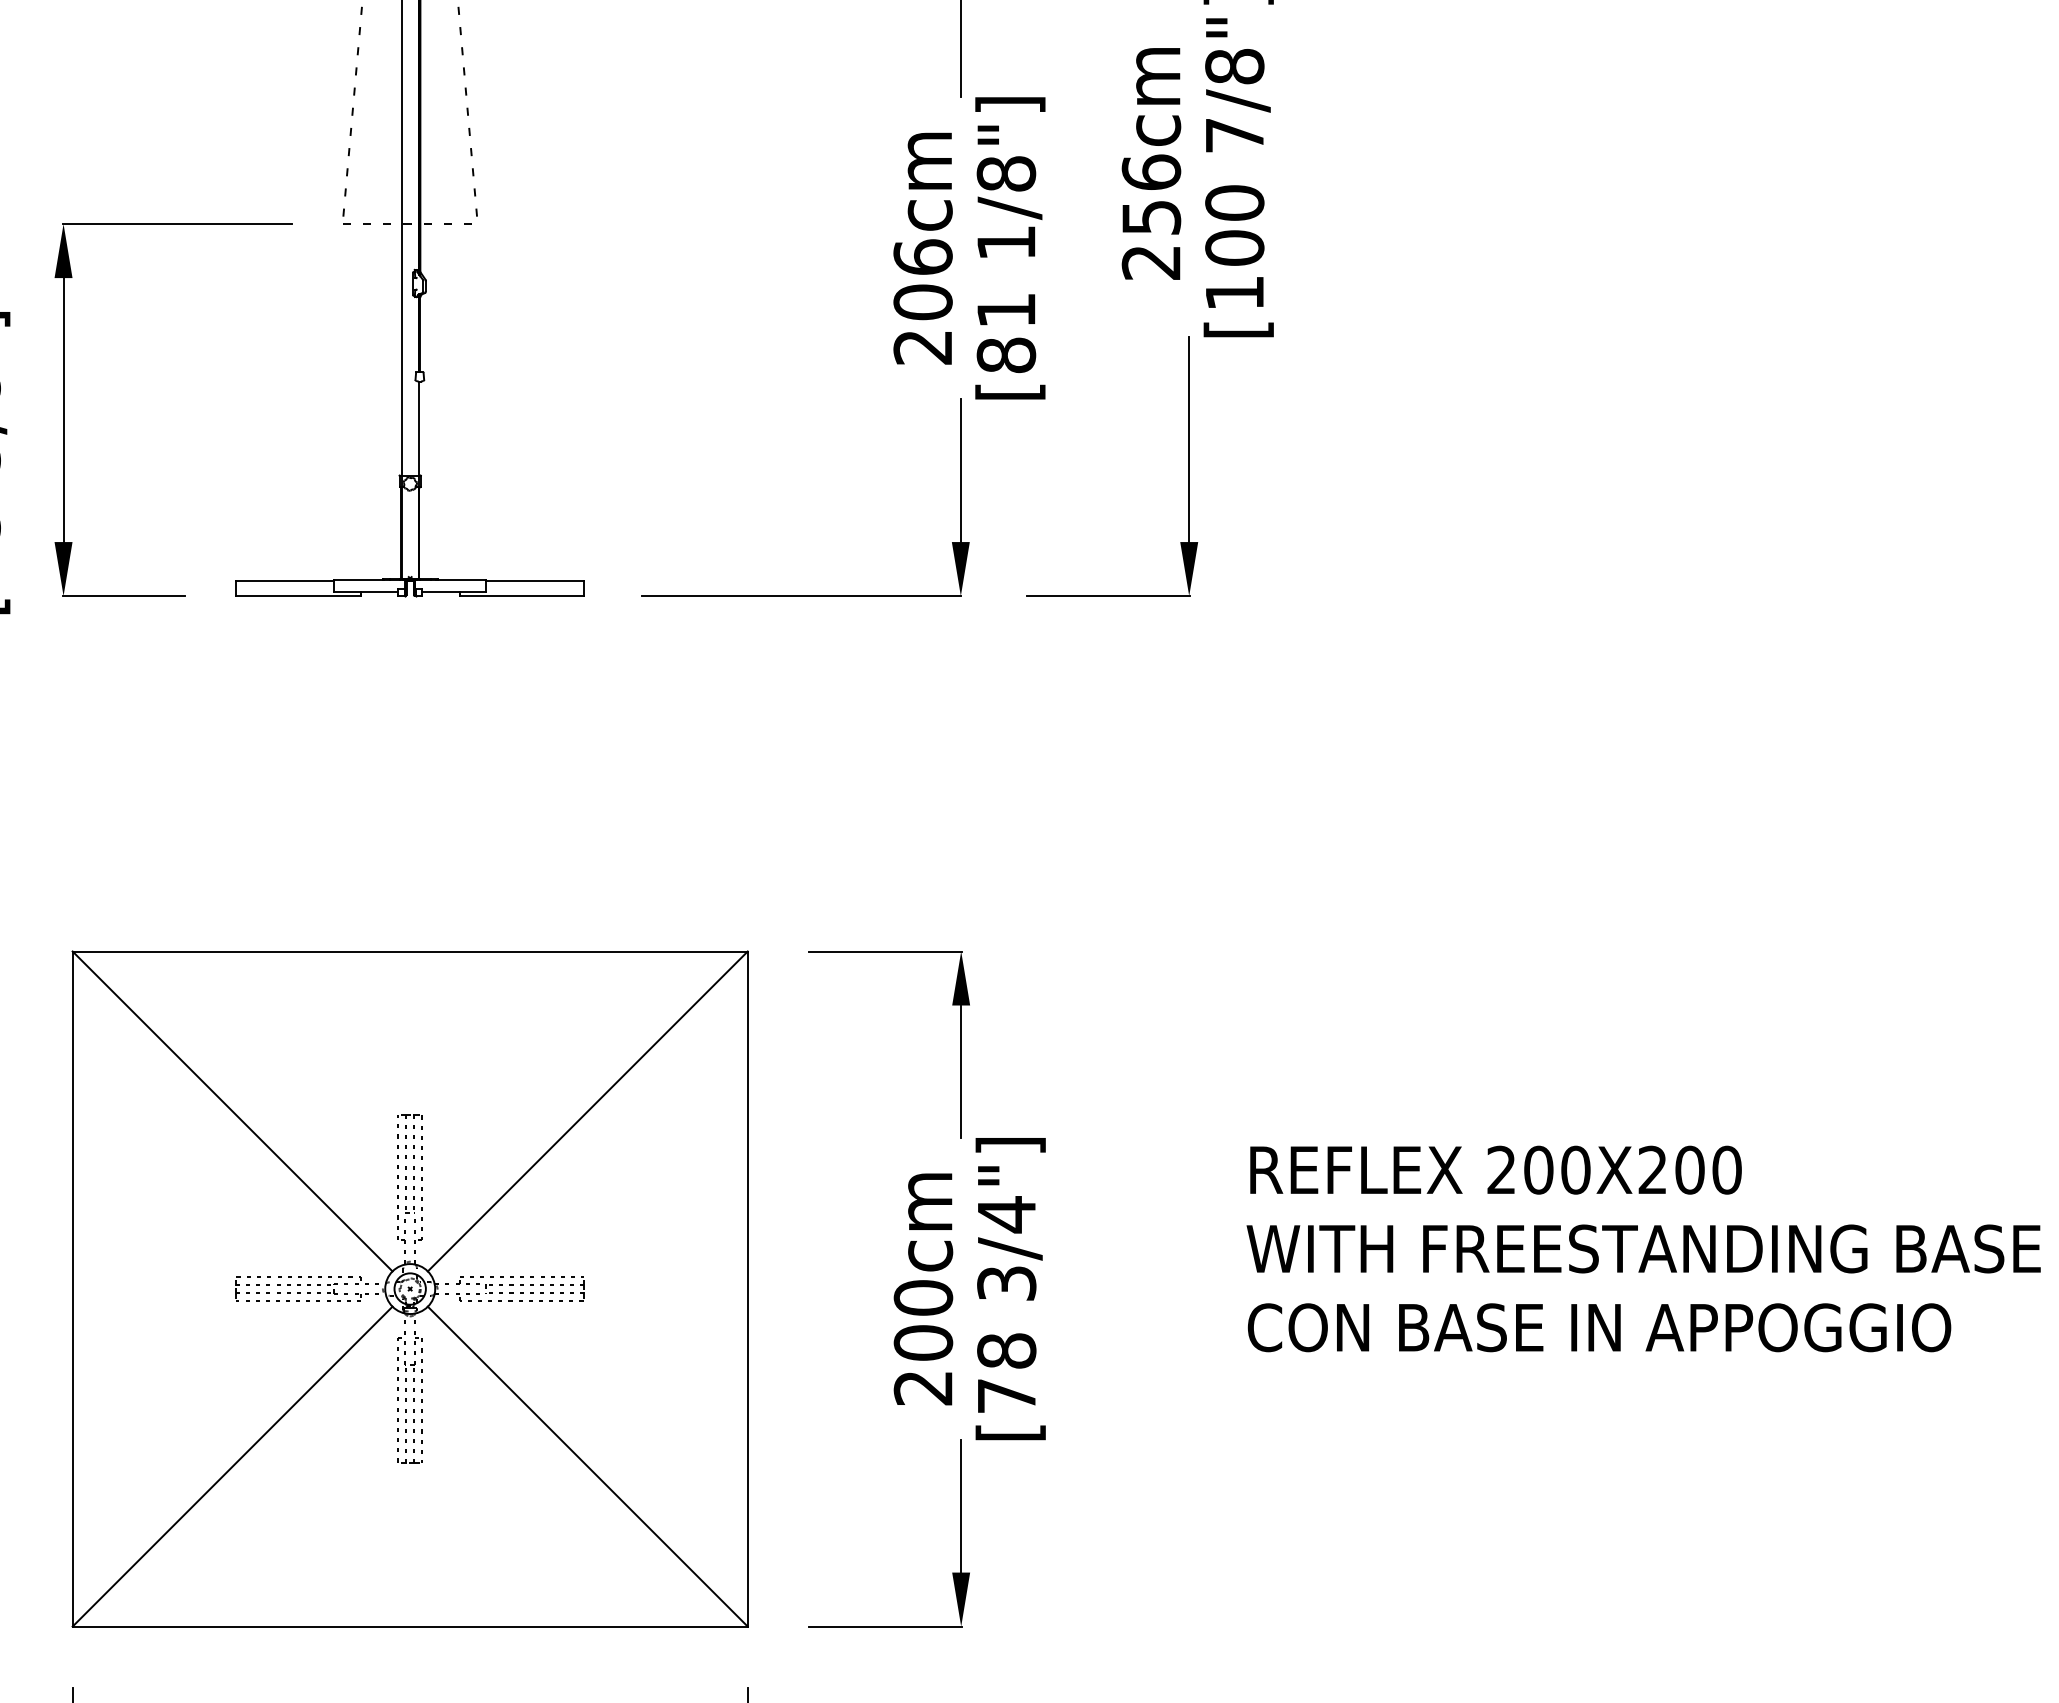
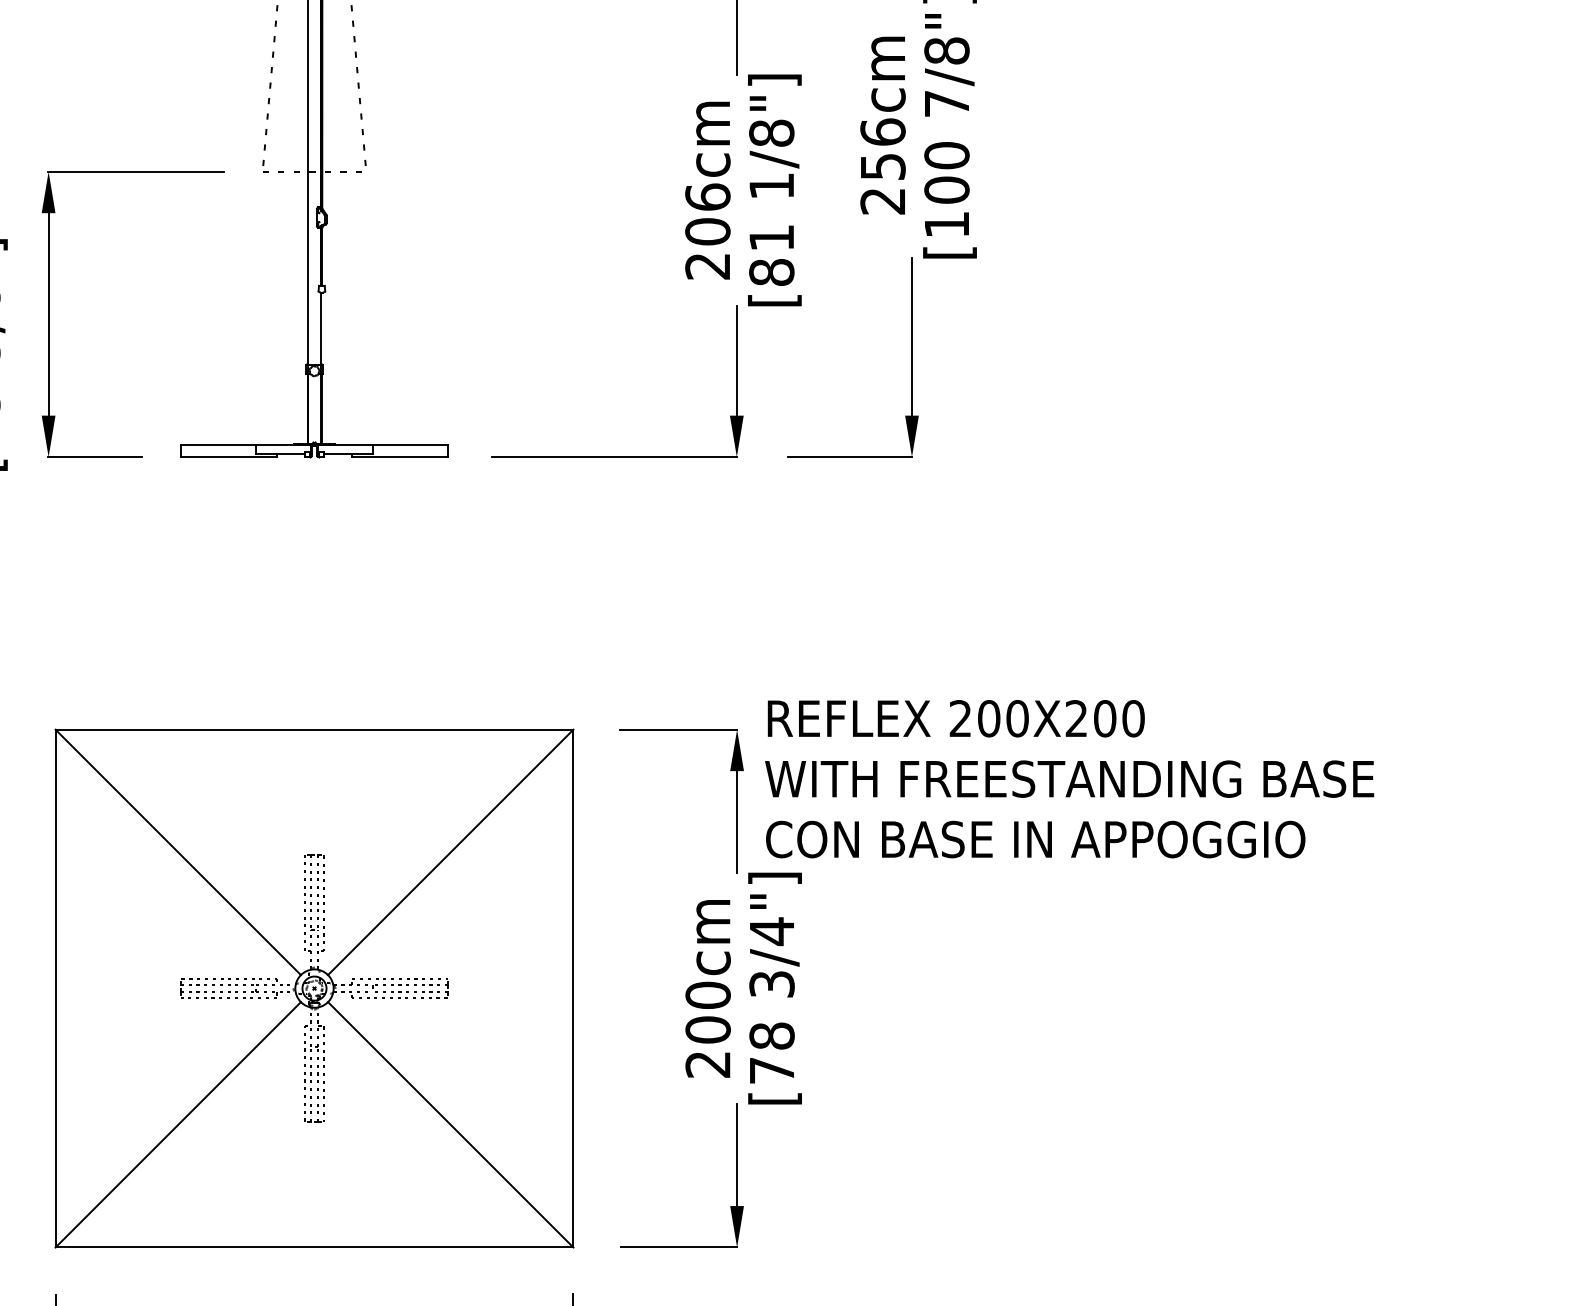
text: (1643, 1248) -> (1069, 778), moved

